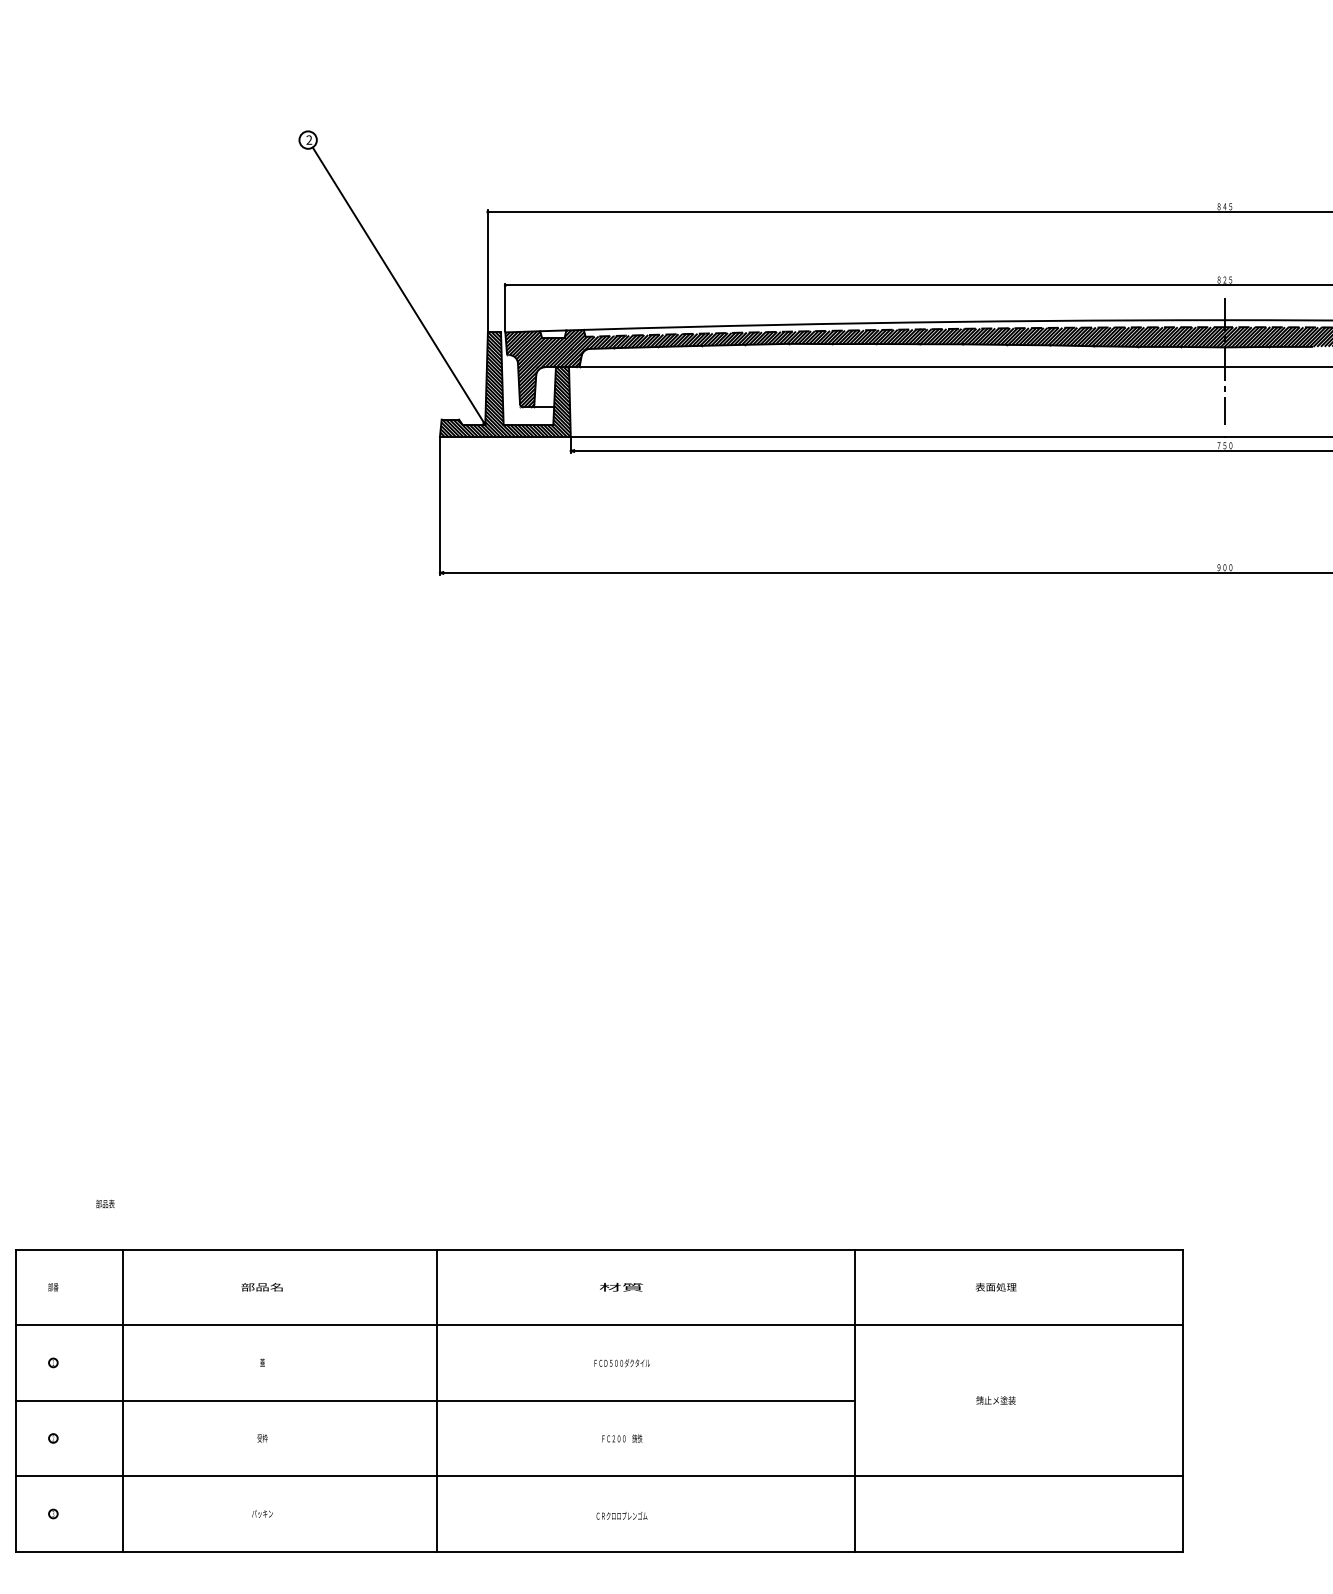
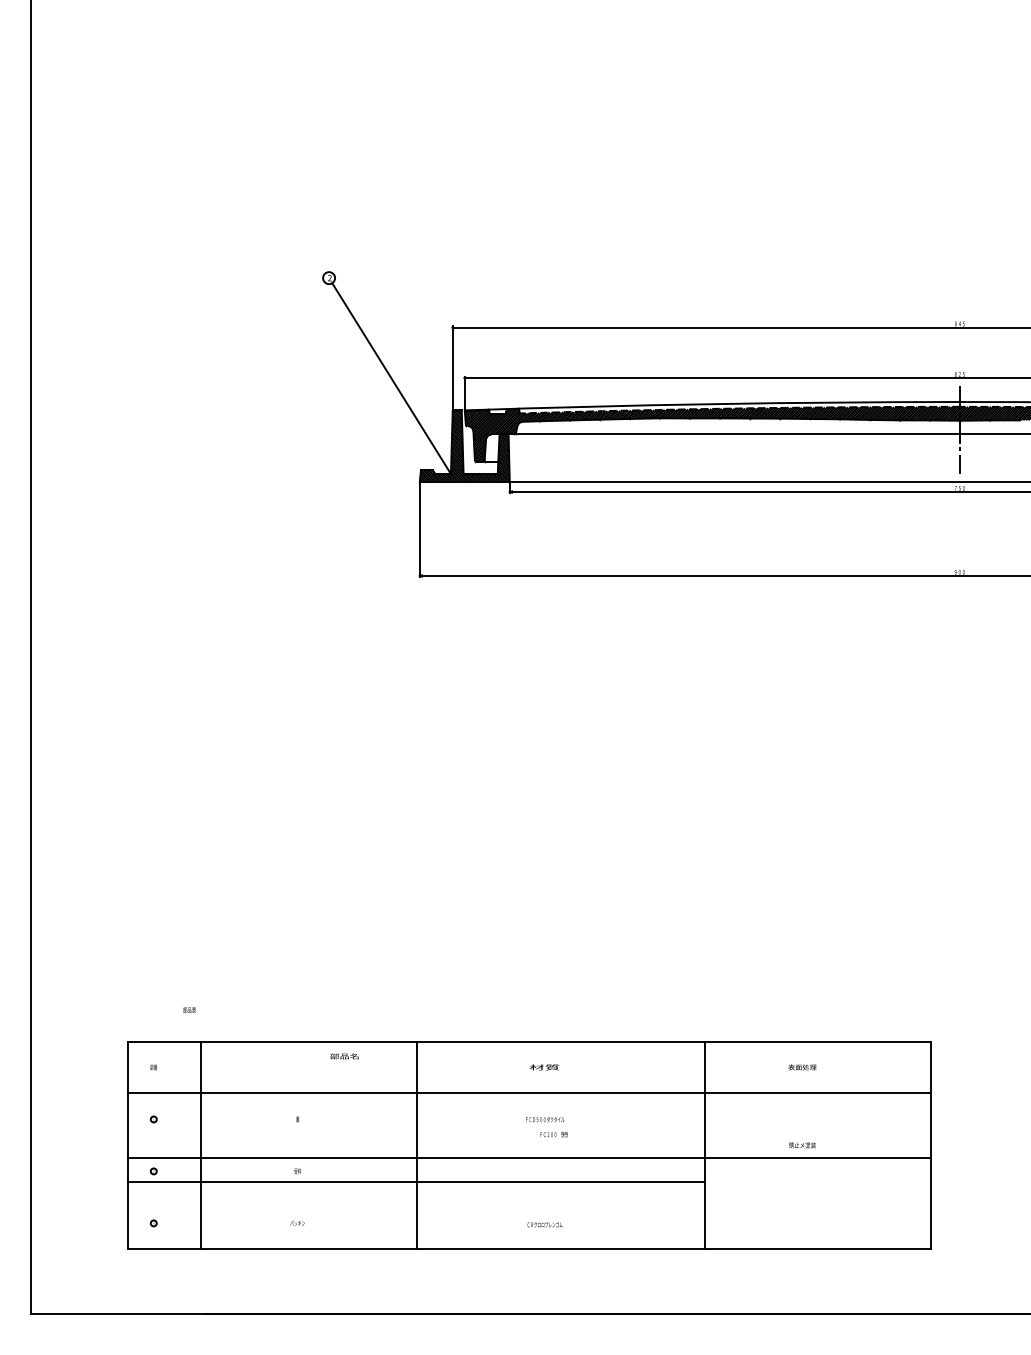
text: (262, 1287) -> (344, 1056), moved
line: (435, 1400) -> (416, 1182), moved
text: (621, 1438) -> (553, 1134), moved
line: (597, 1476) -> (528, 1158), moved

